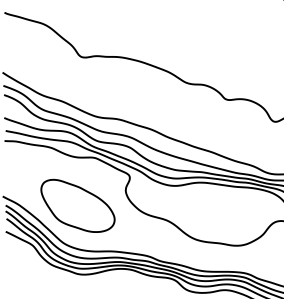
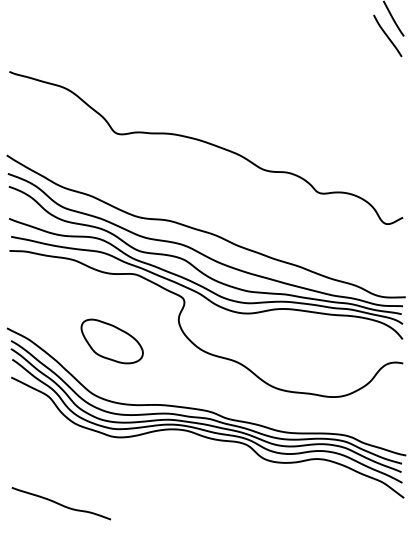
part: (78, 205) -> (112, 341), size x0.6

